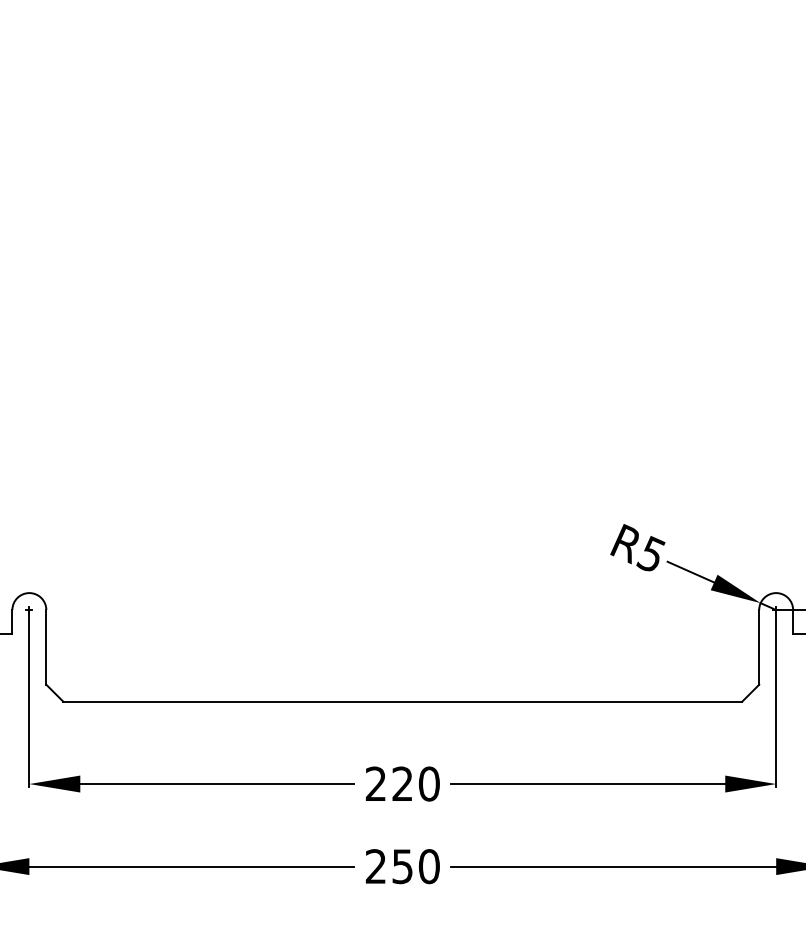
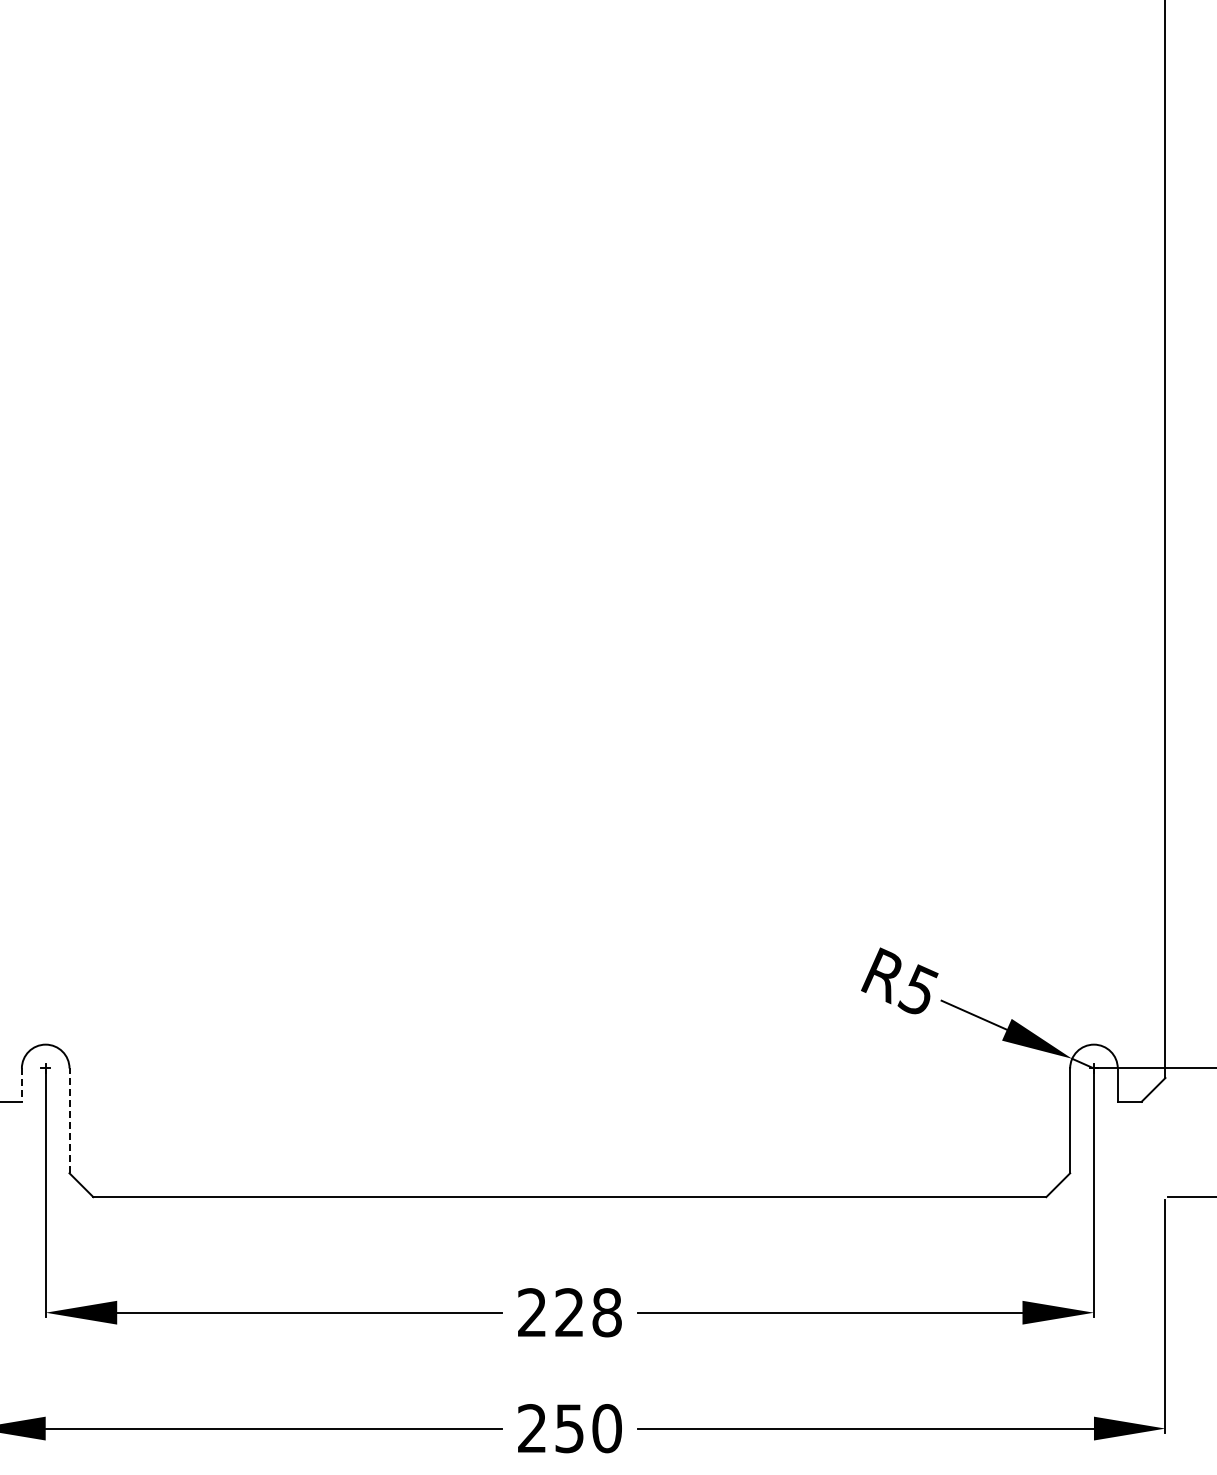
line: (12, 622) -> (21, 1085), solid -> dashed
line: (46, 647) -> (69, 1120), solid -> dashed
text: (428, 783) -> (606, 1312), 220 -> 228

